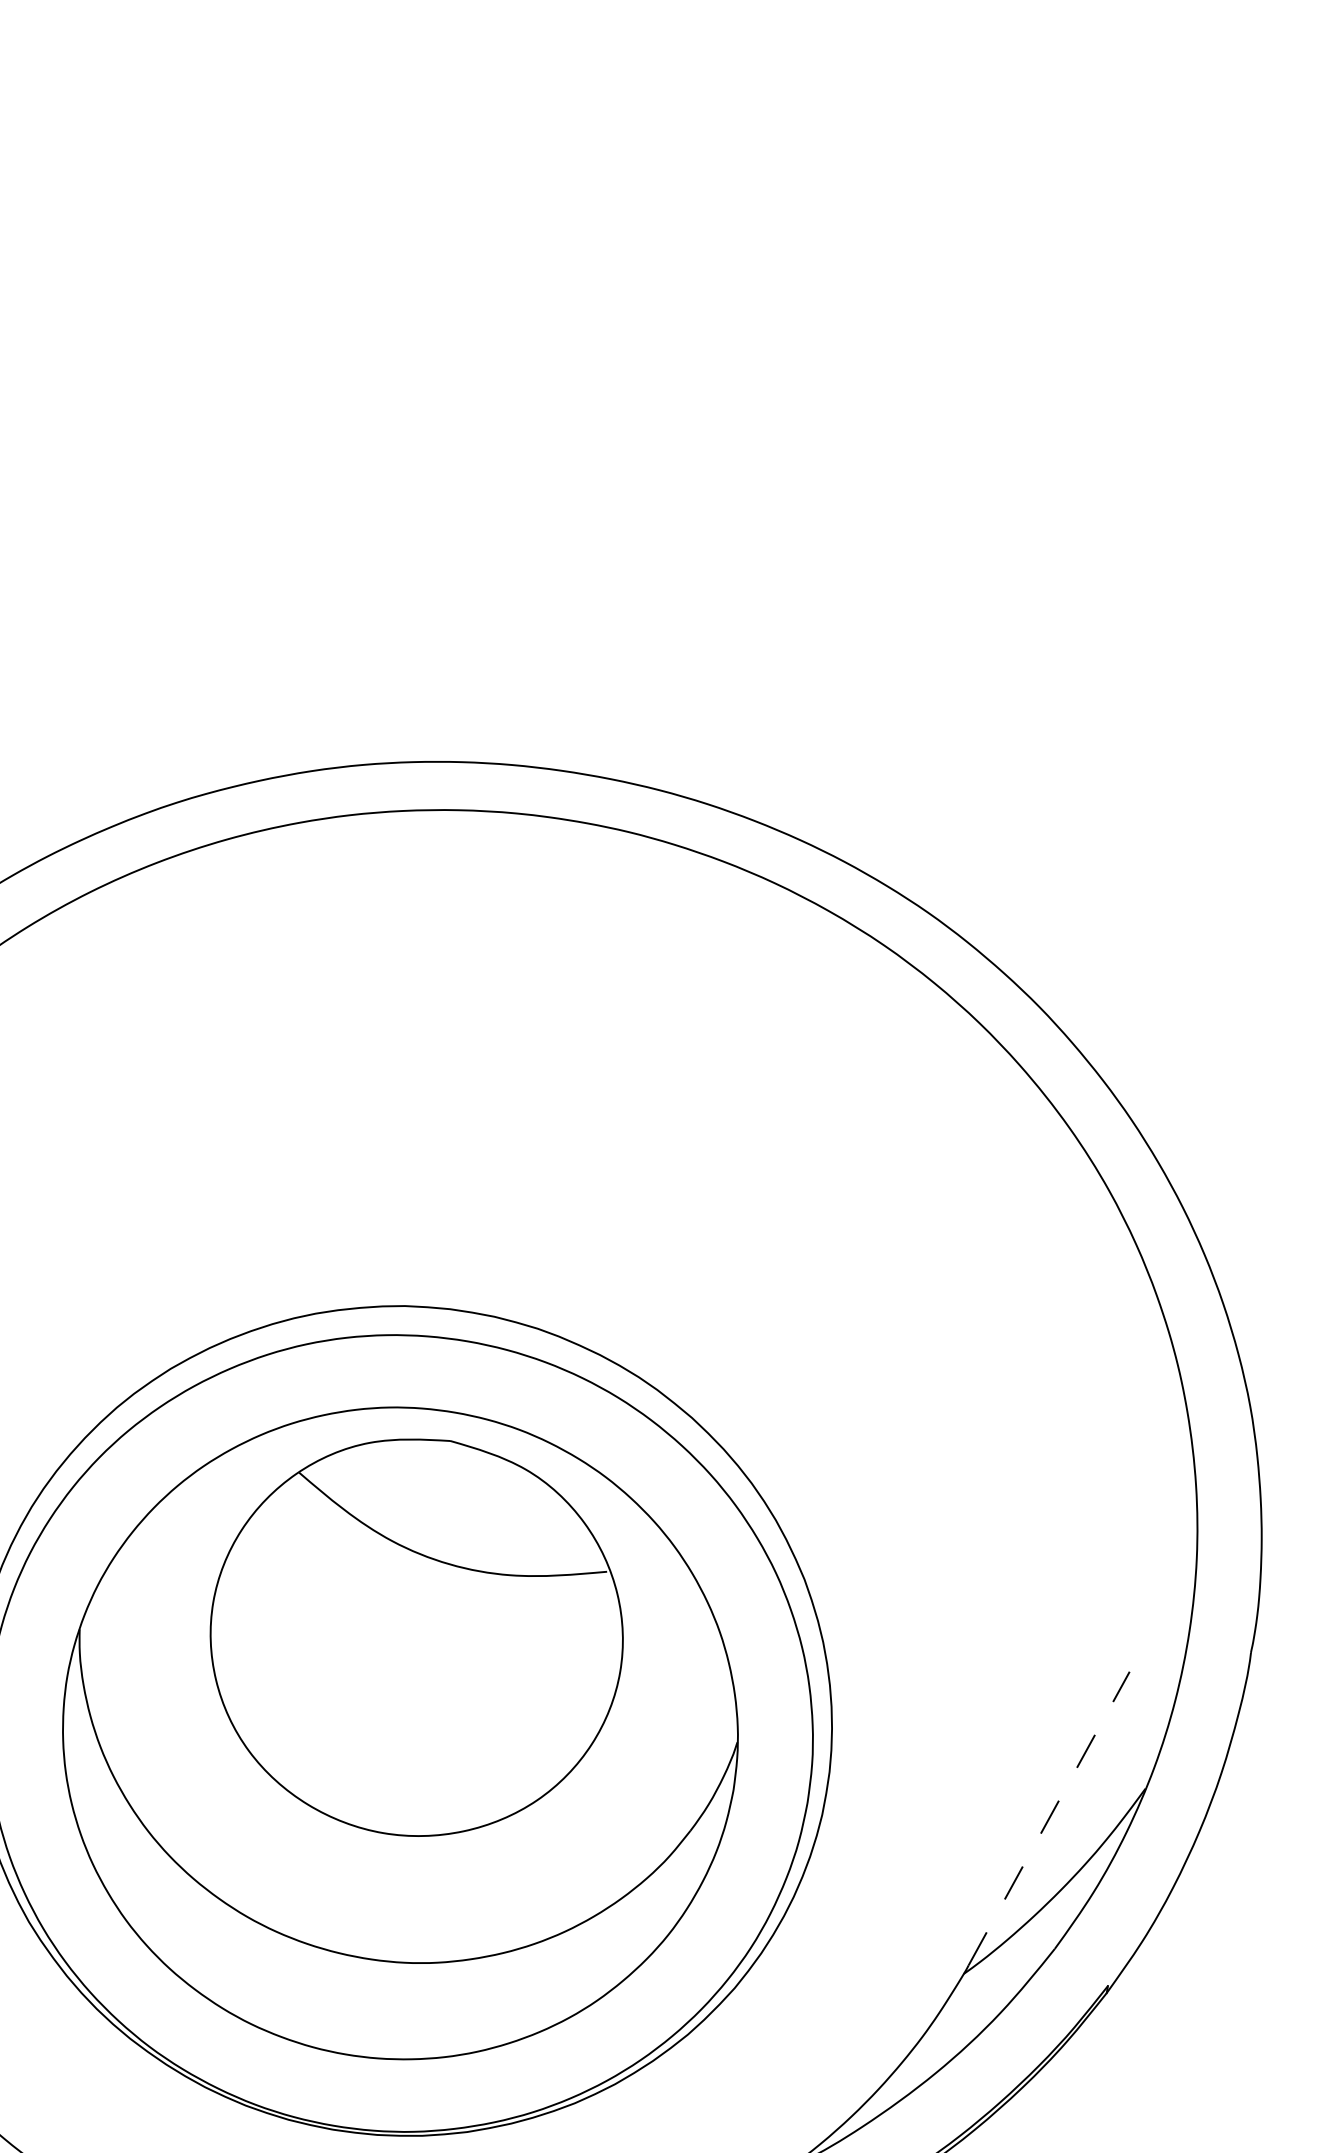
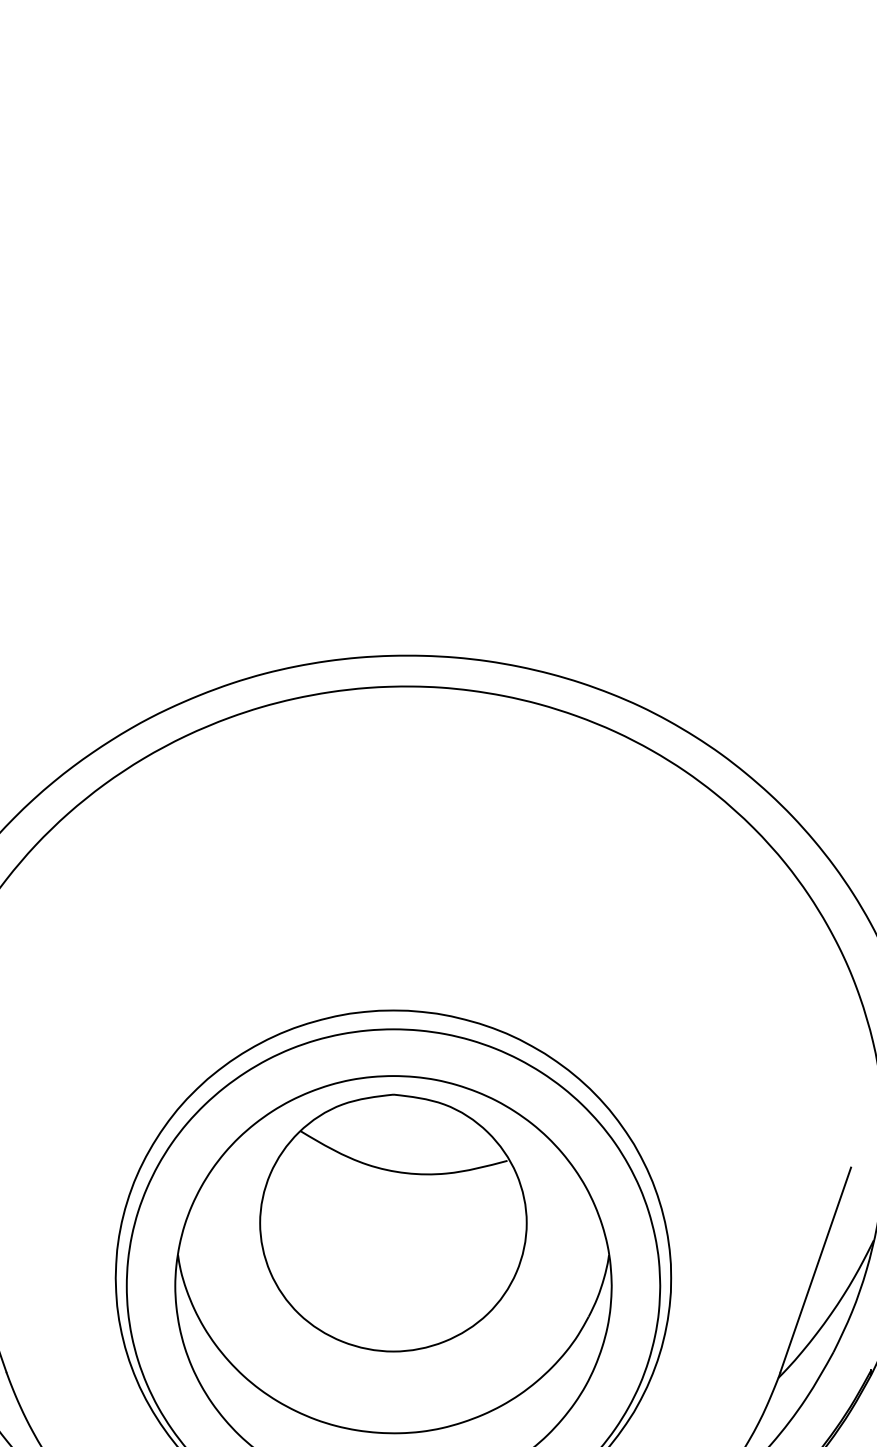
line: (1048, 1817) -> (815, 1269), dashed -> solid

